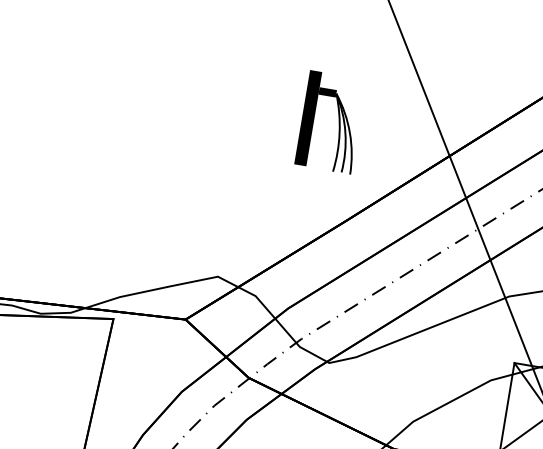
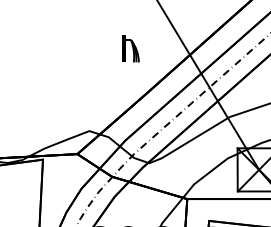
part: (330, 122) -> (130, 48), size x0.6

